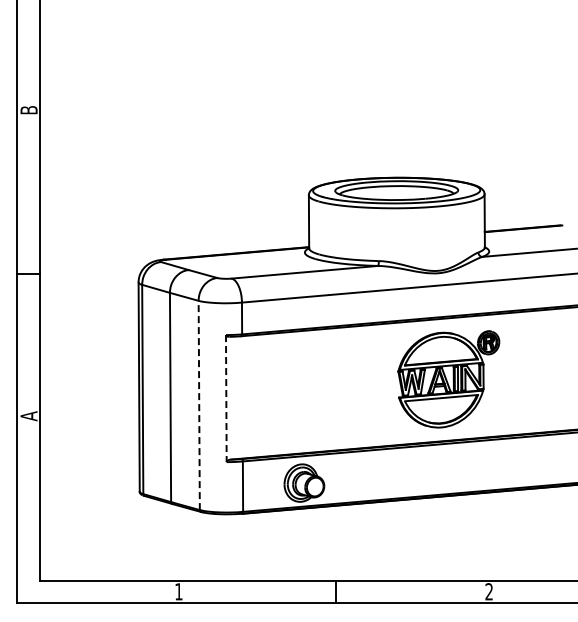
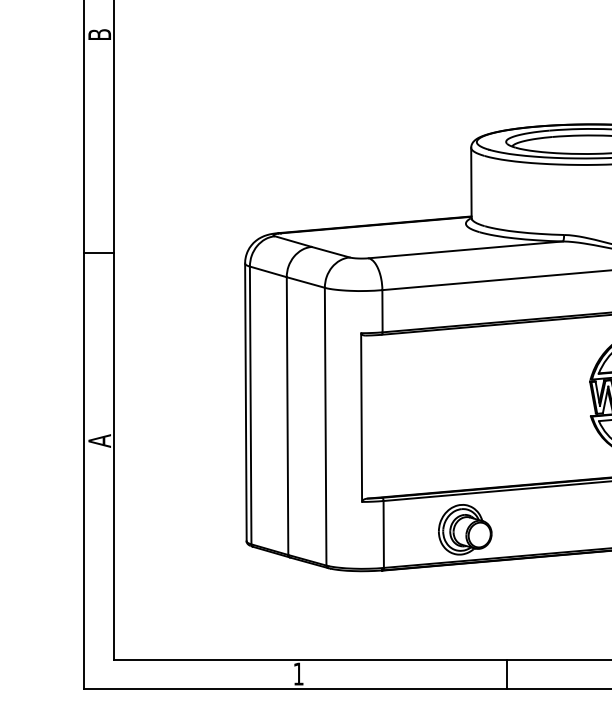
line: (226, 398) -> (361, 417), dashed -> solid
line: (199, 405) -> (325, 426), dashed -> solid

